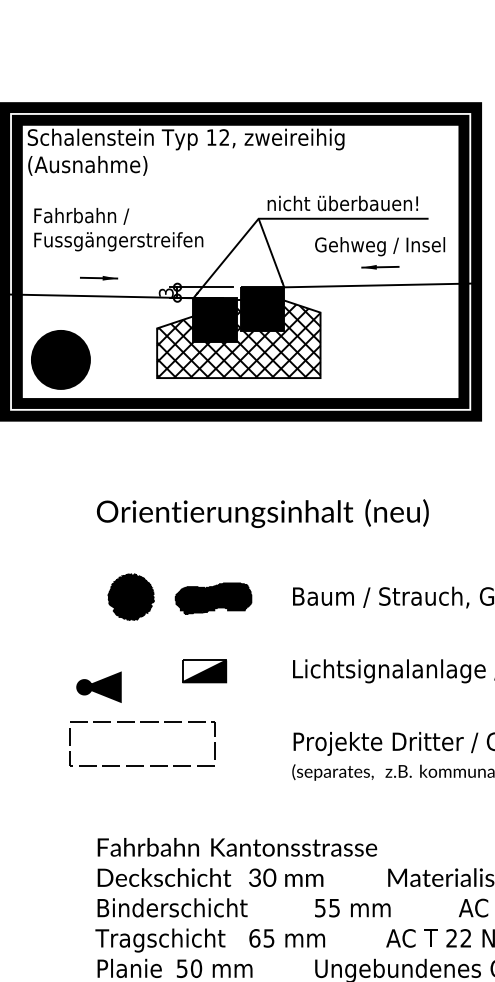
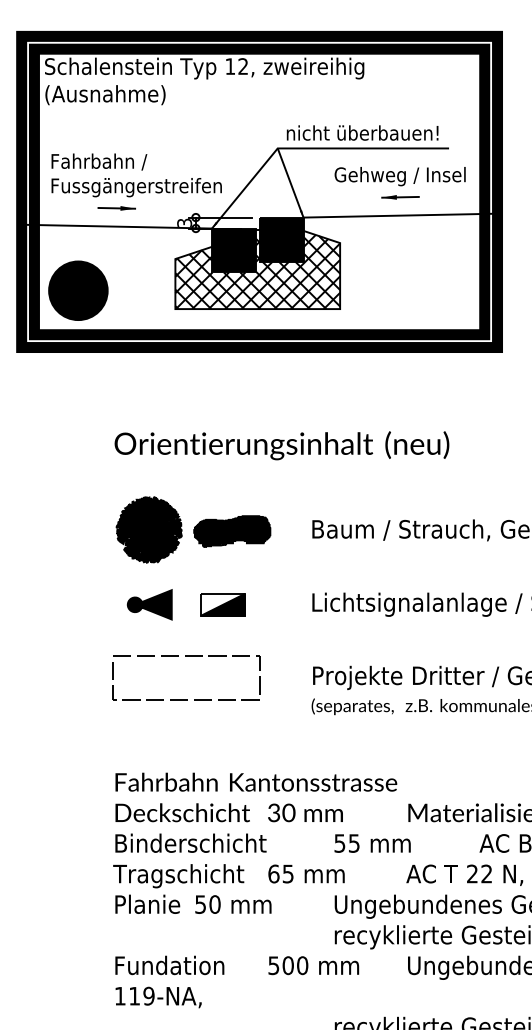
text: (118, 229) -> (136, 175), moved
part: (130, 596) -> (148, 529), size x1.43
part: (98, 686) -> (149, 604), moved
part: (142, 722) -> (186, 656), moved

